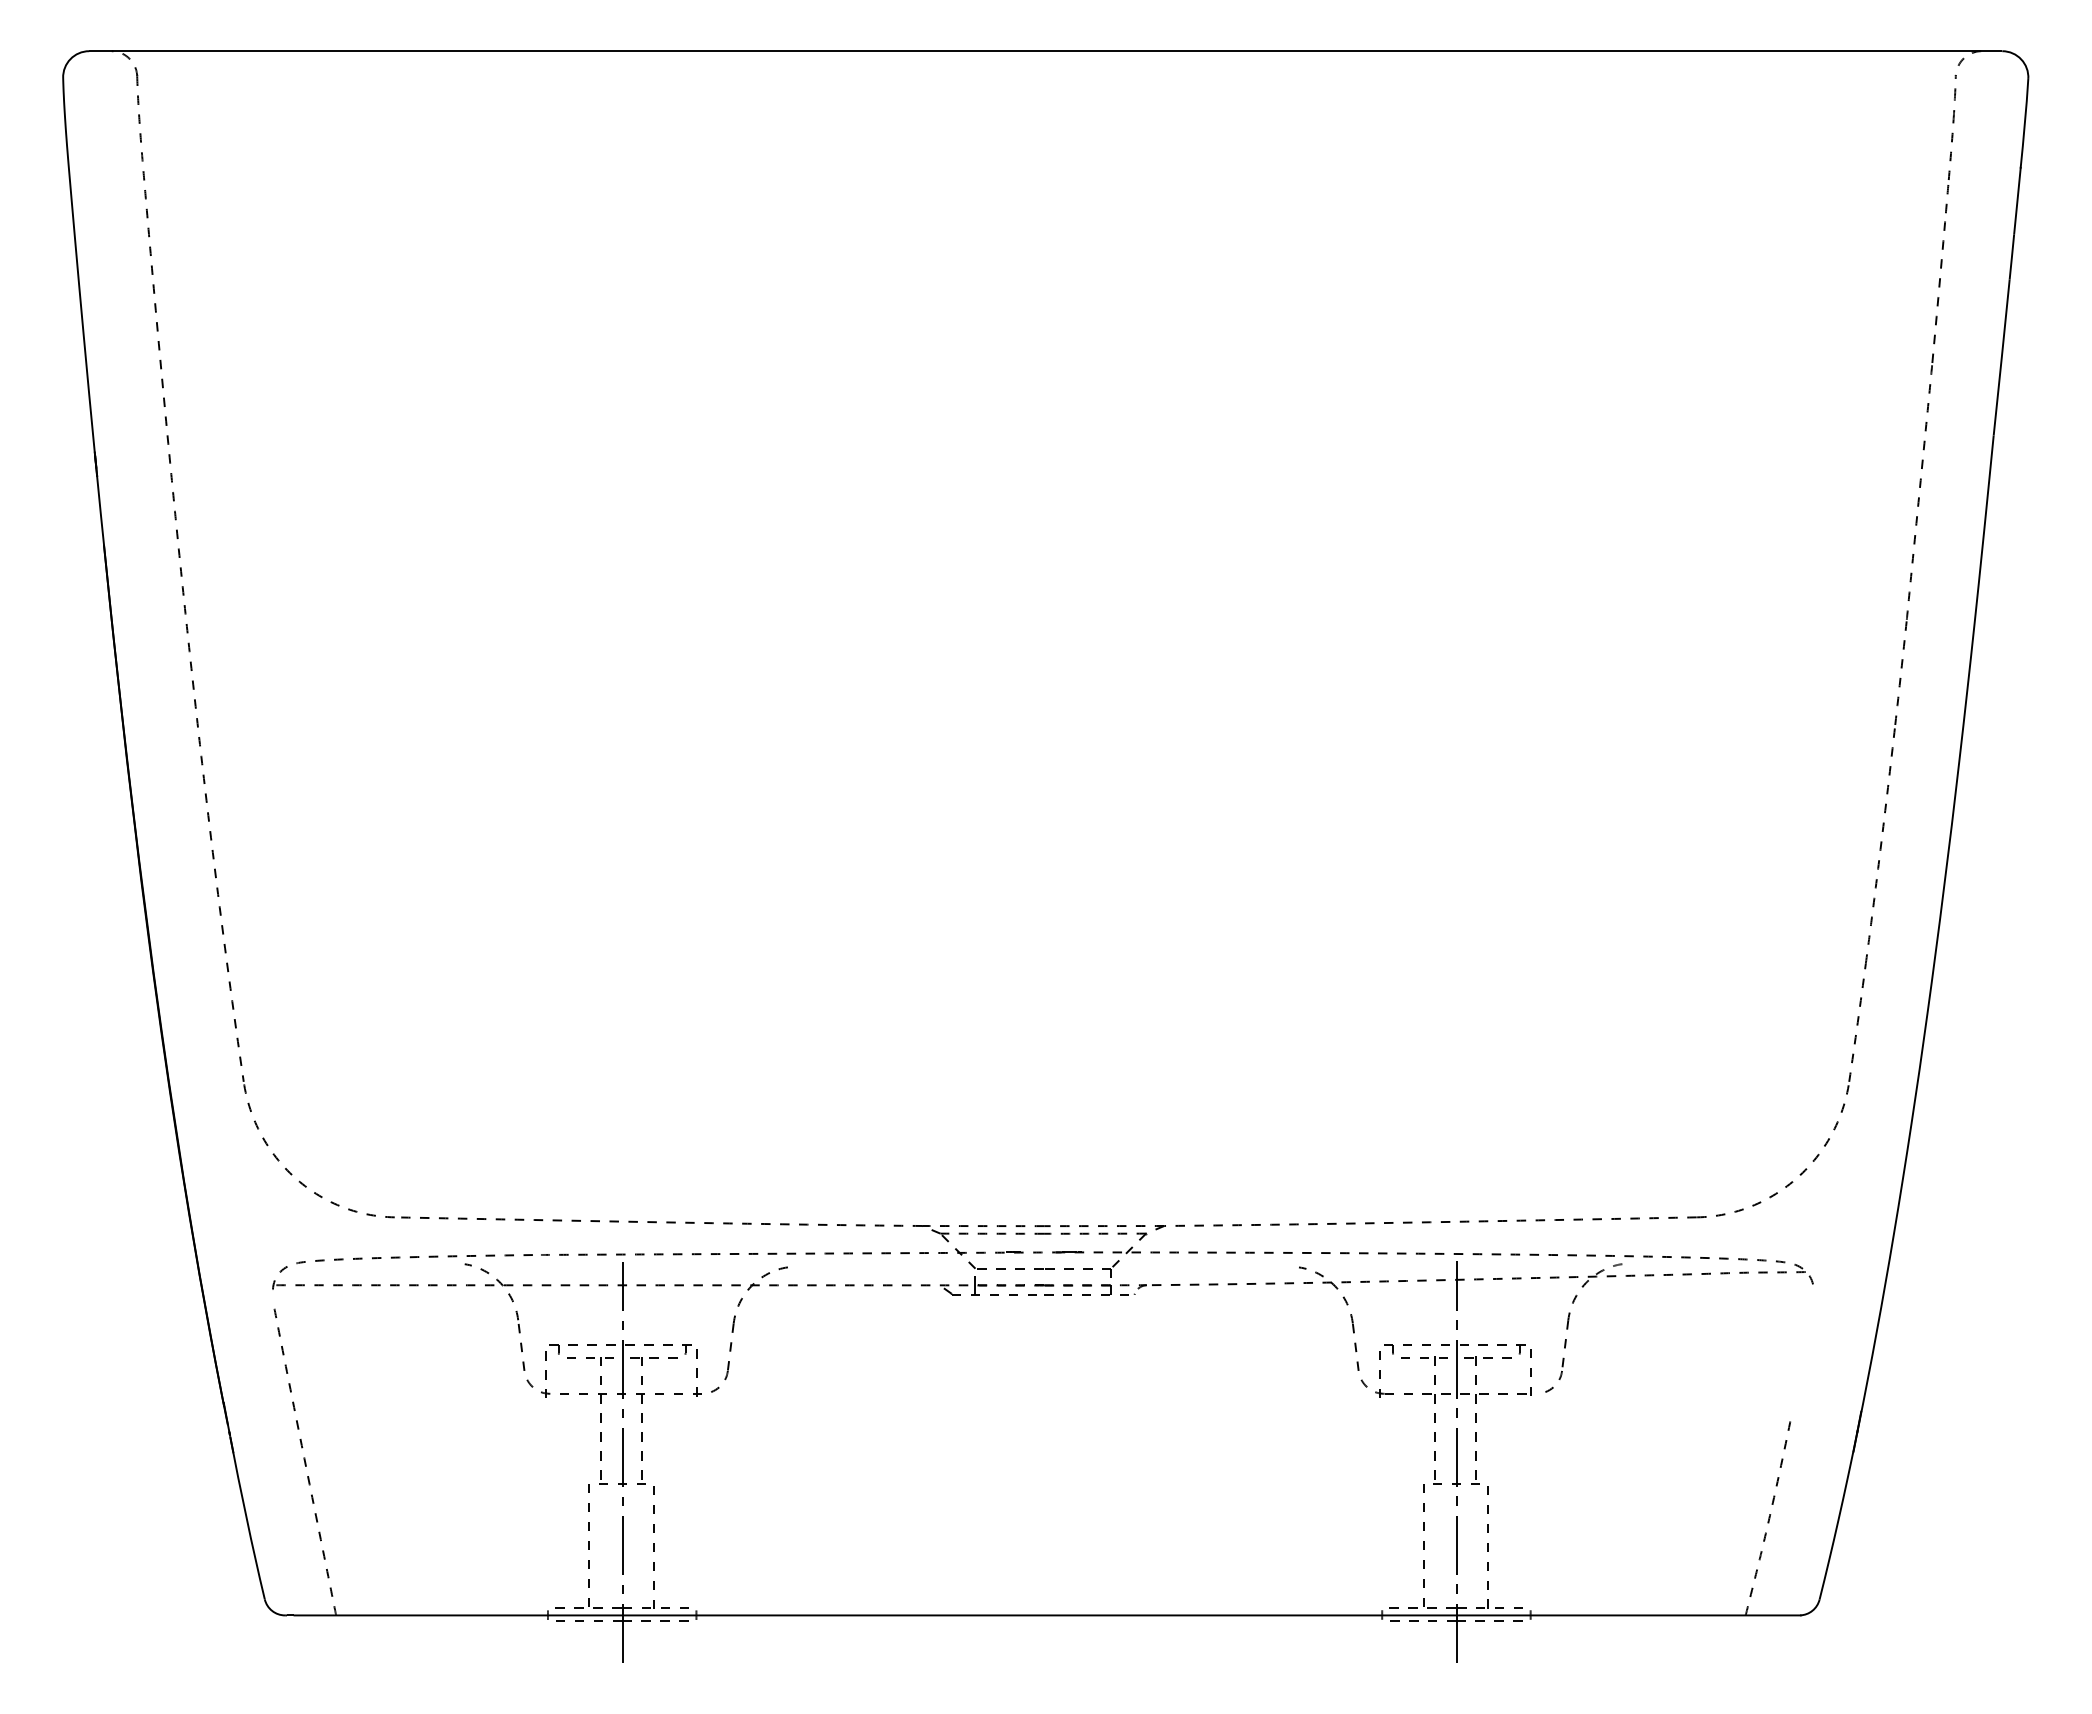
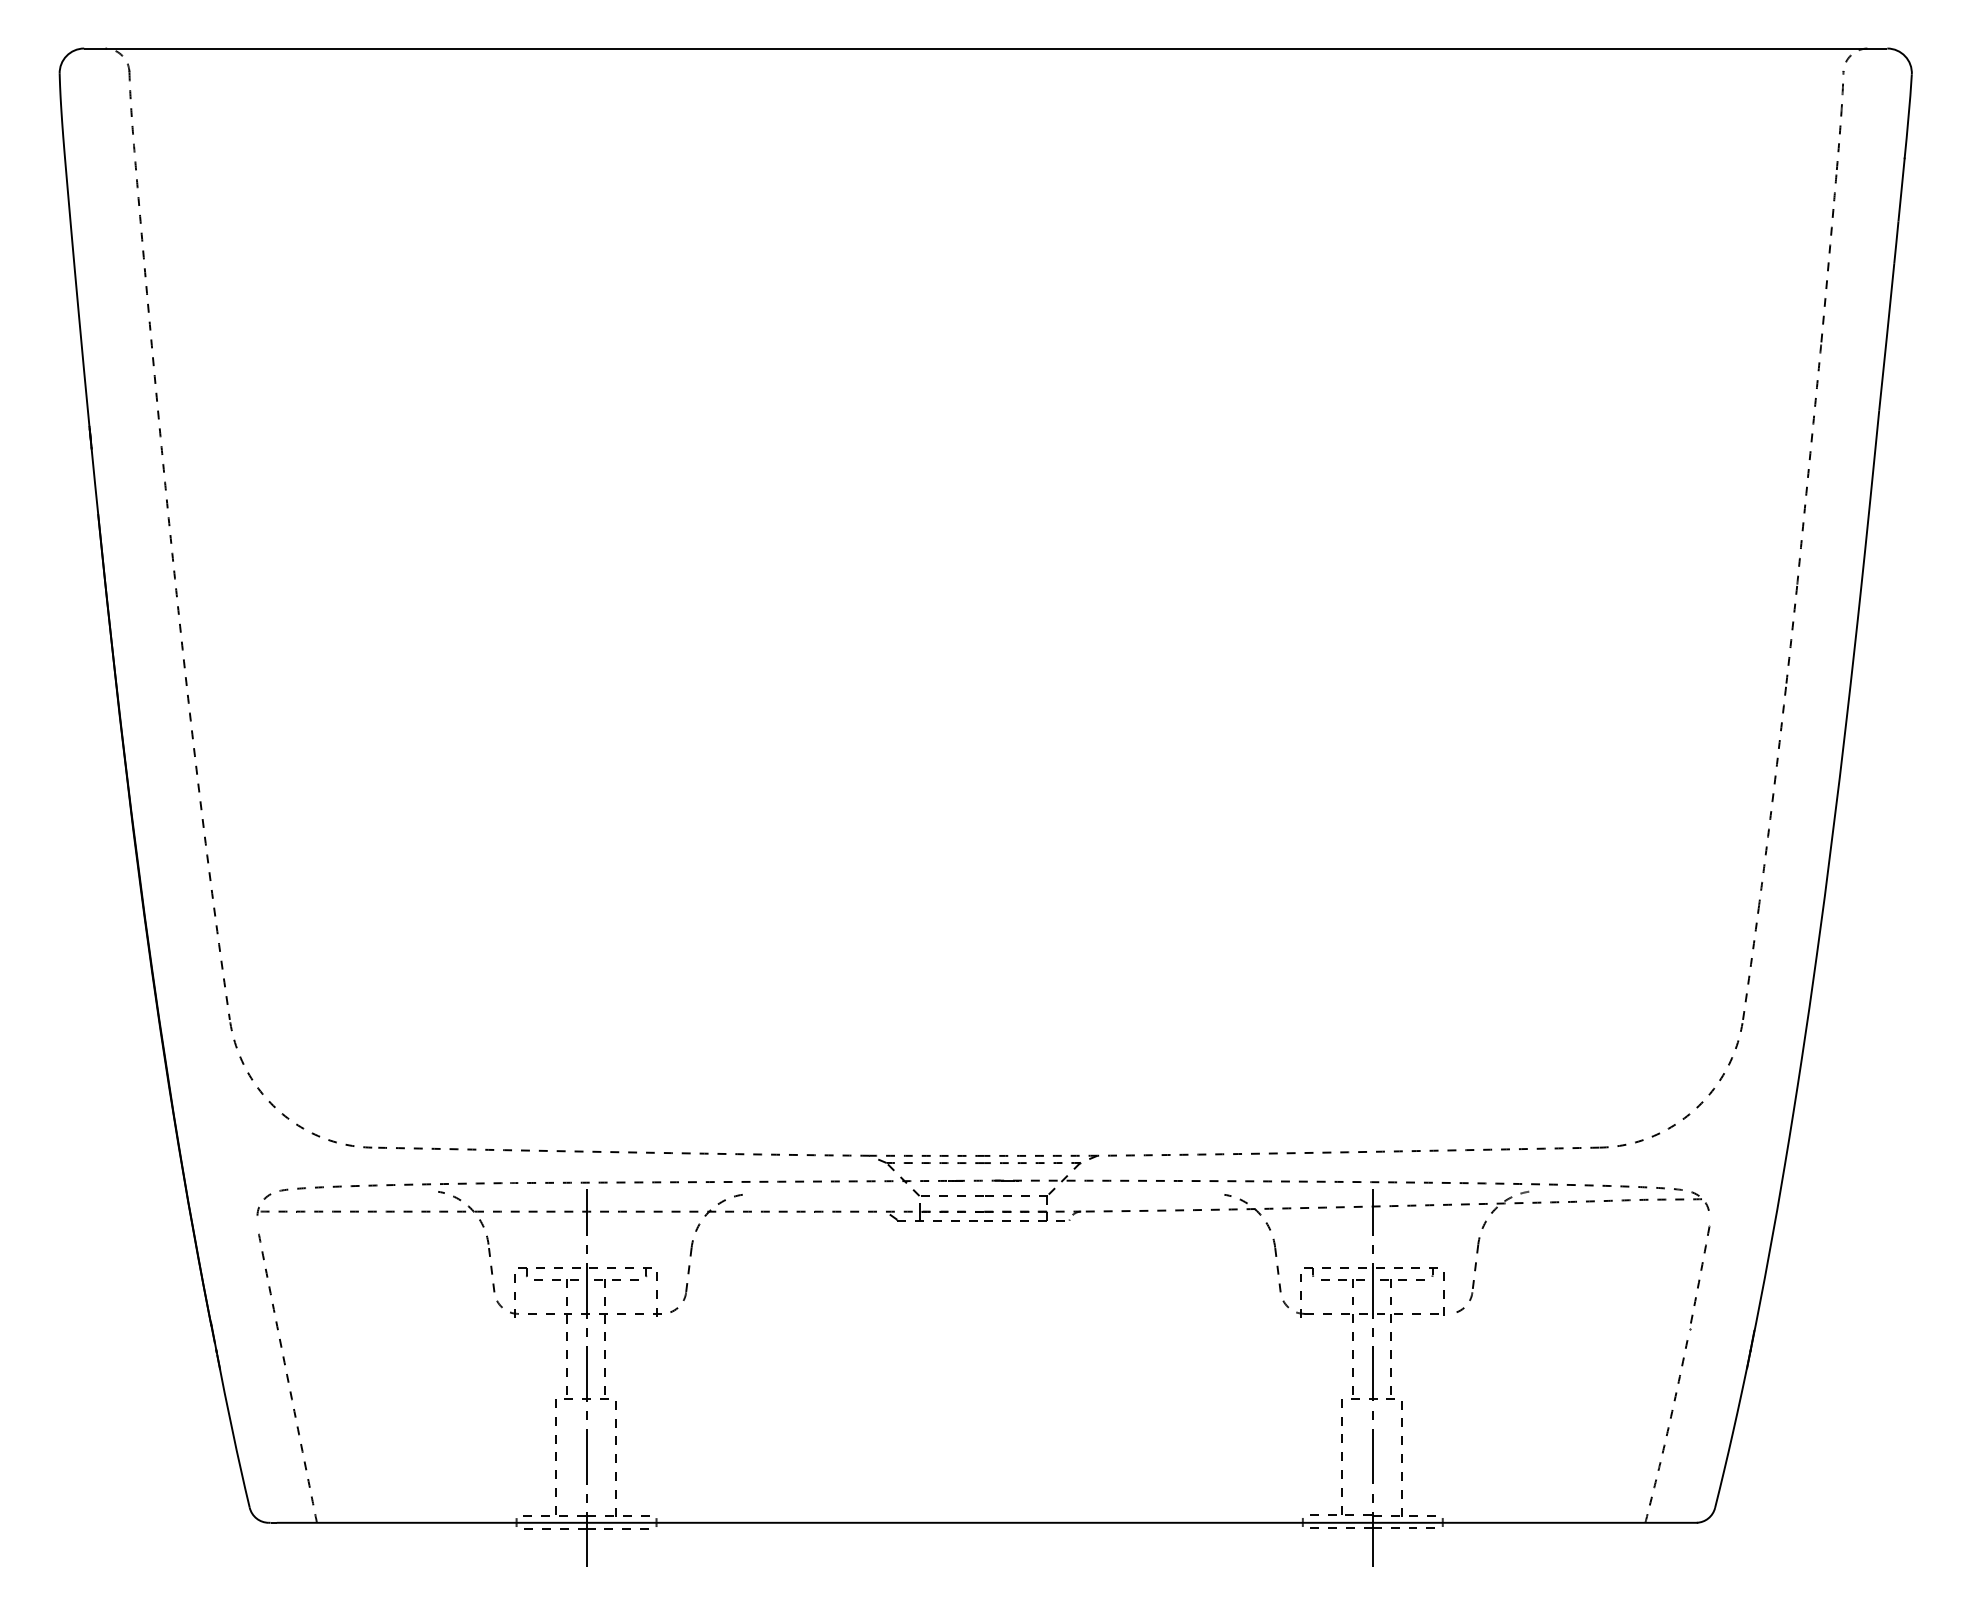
part: (1803, 1355) -> (1699, 1277), added

